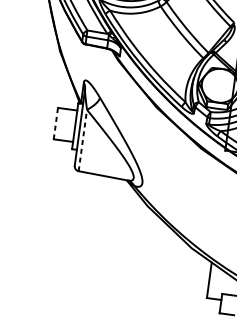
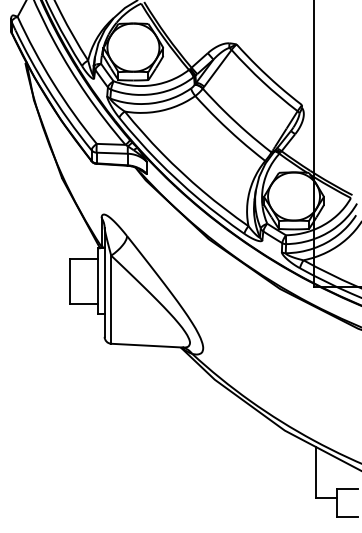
line: (56, 123) -> (70, 281), dashed -> solid
line: (83, 140) -> (111, 299), dashed -> solid

